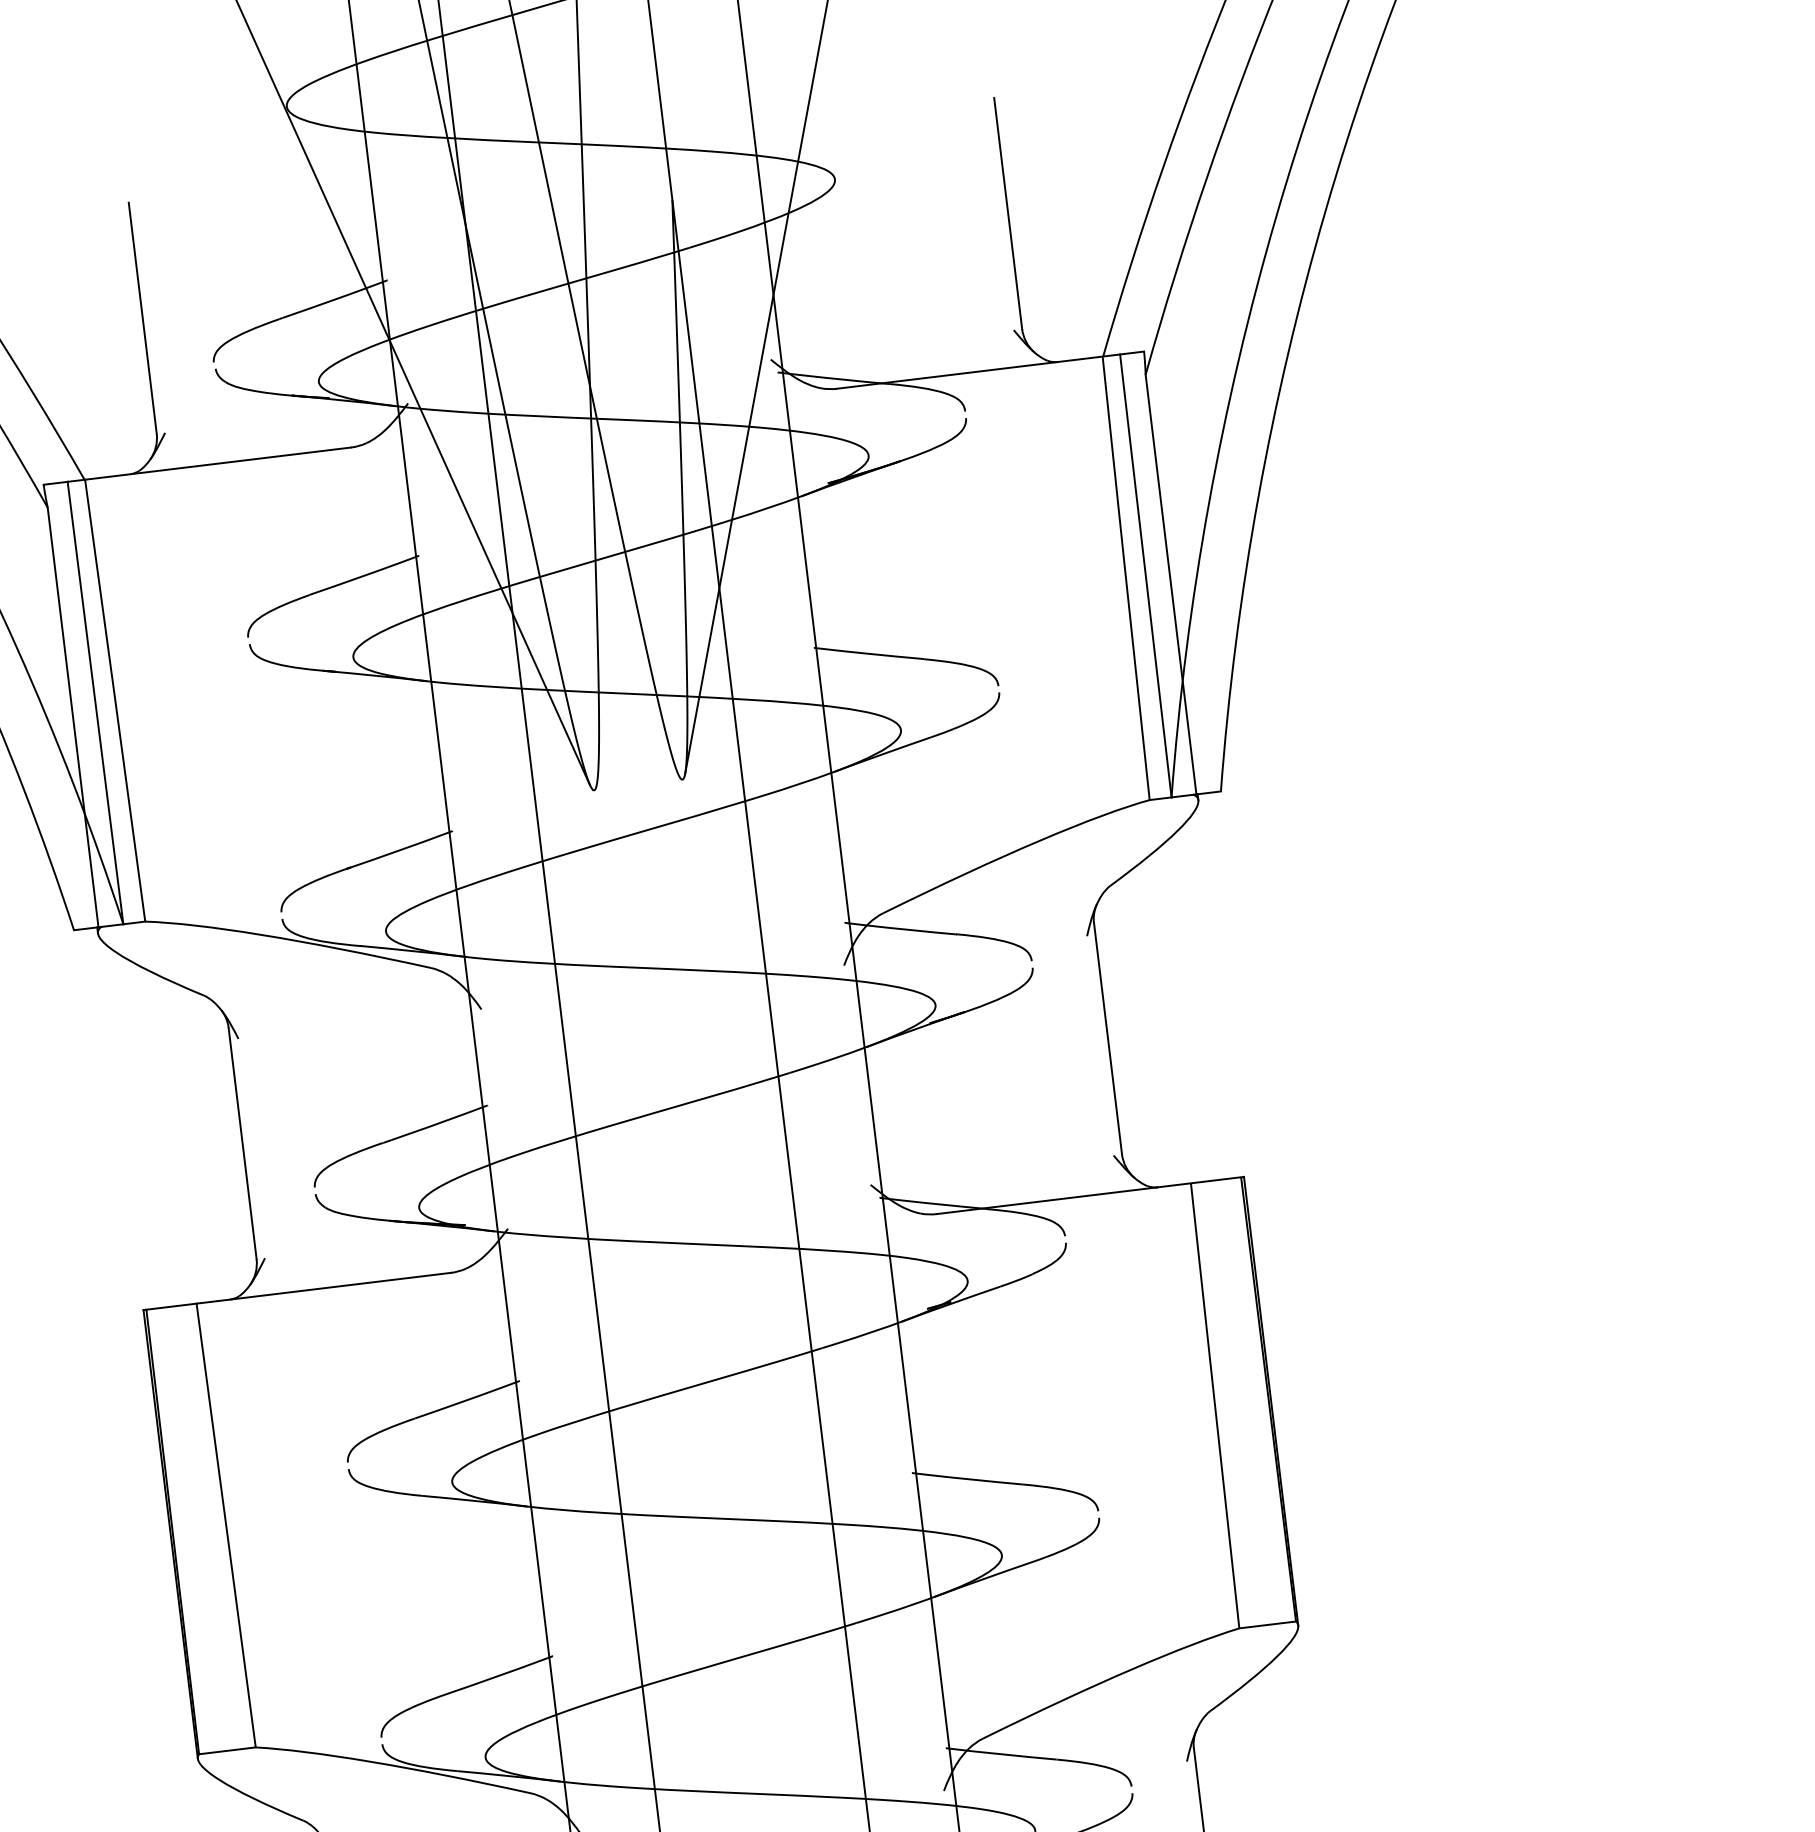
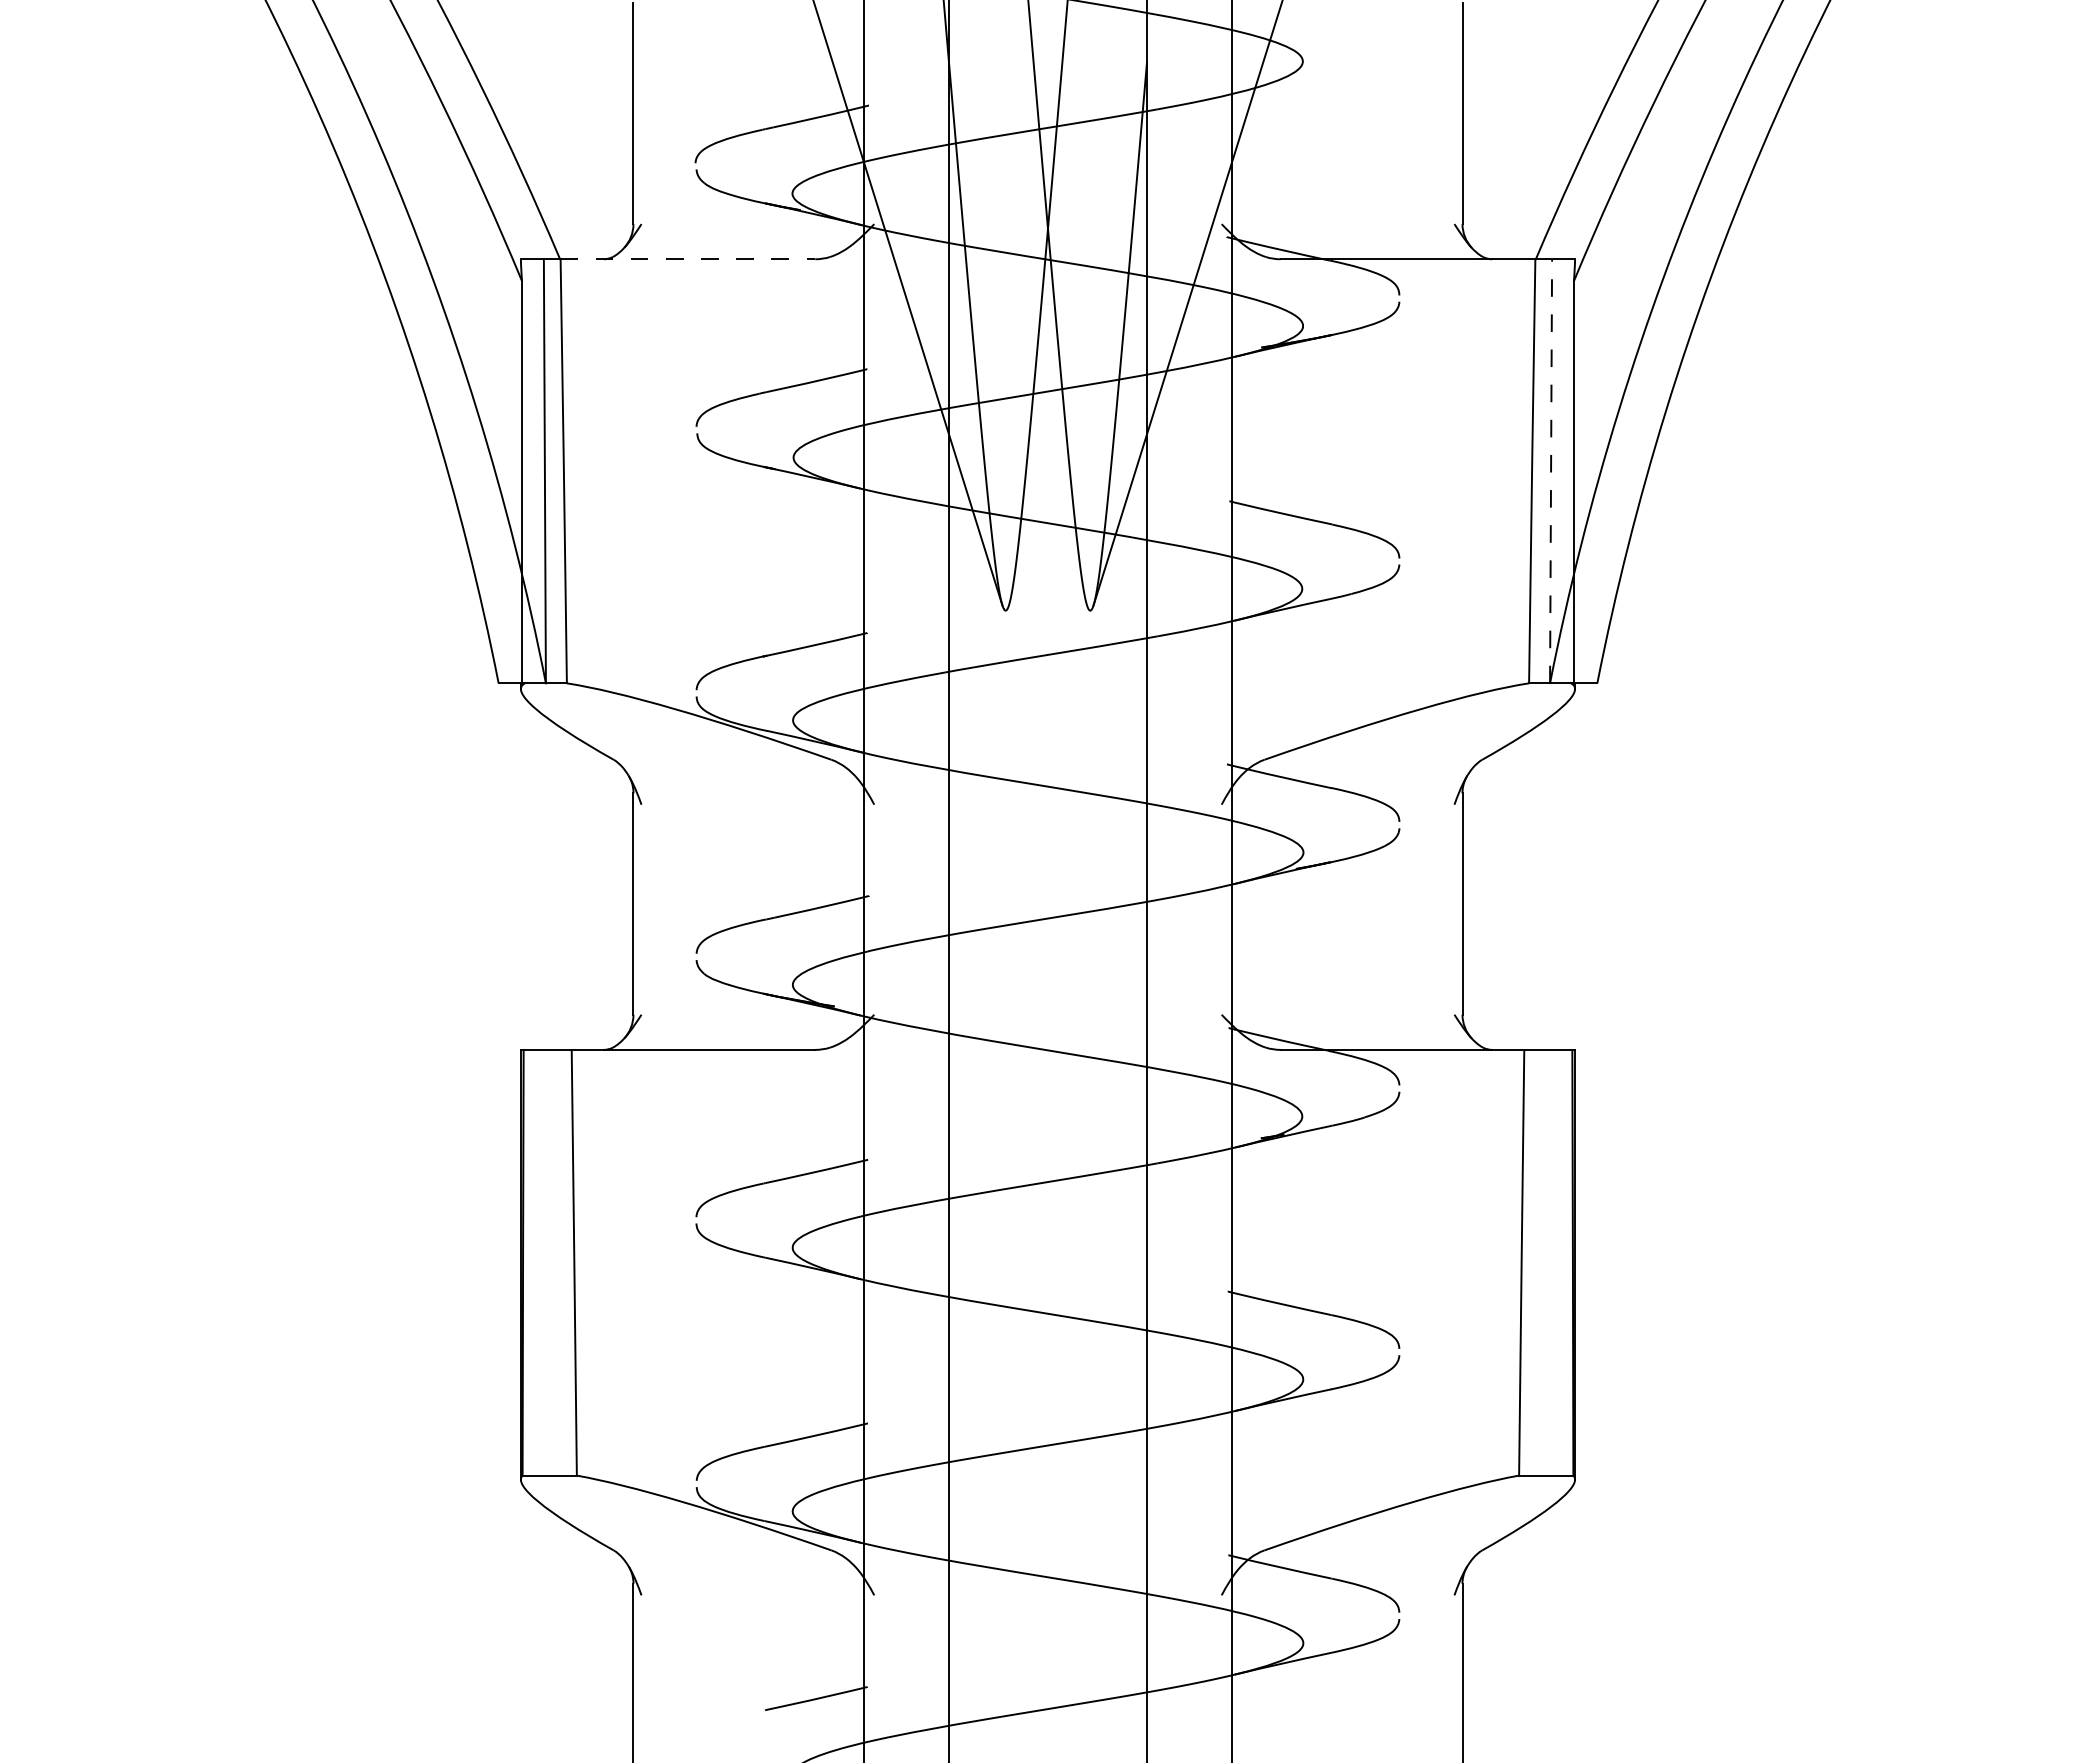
line: (218, 463) -> (688, 259), solid -> dashed
line: (1146, 575) -> (1551, 470), solid -> dashed

